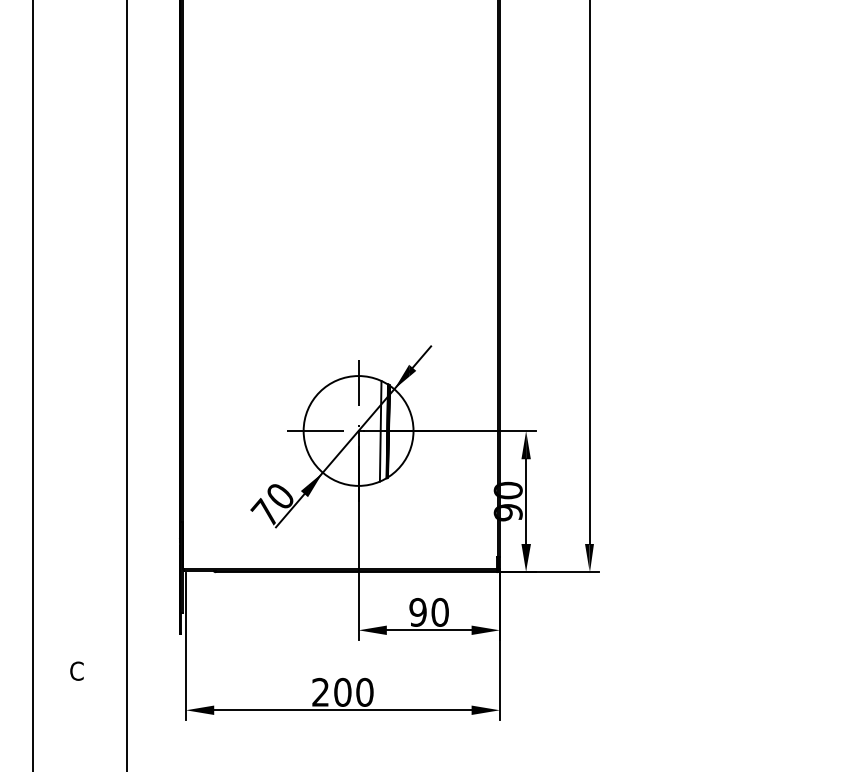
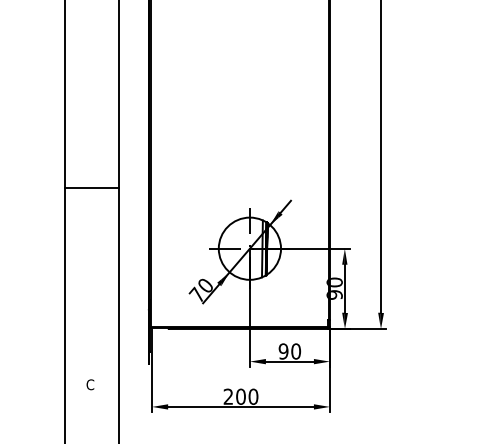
line: (78, 324) -> (91, 188), added

